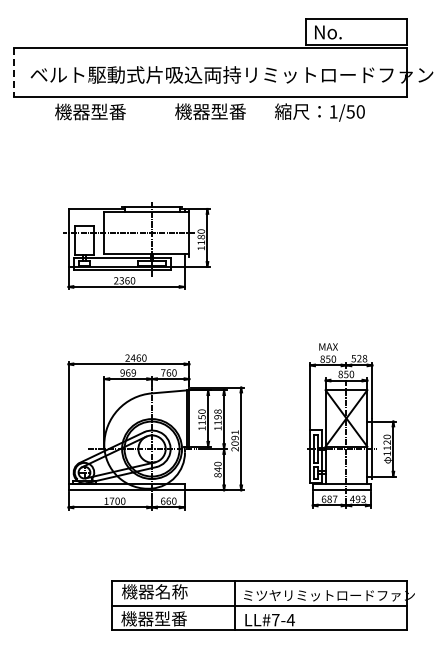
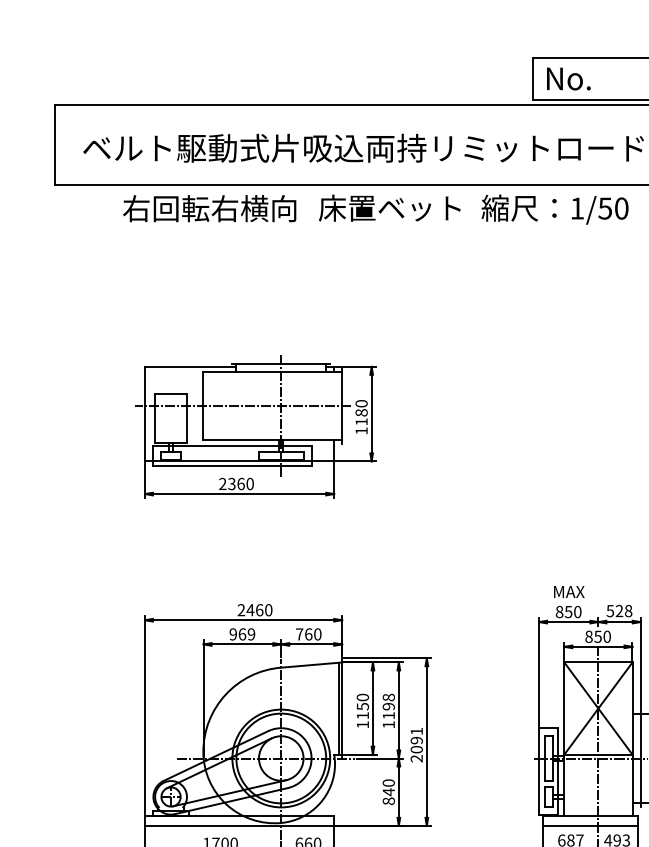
line: (13, 72) -> (55, 144), dashed -> solid
text: (108, 111) -> (210, 207), 機器型番 -> 右回転右横向
text: (218, 111) -> (389, 207), 機器型番 -> 床置ベット

